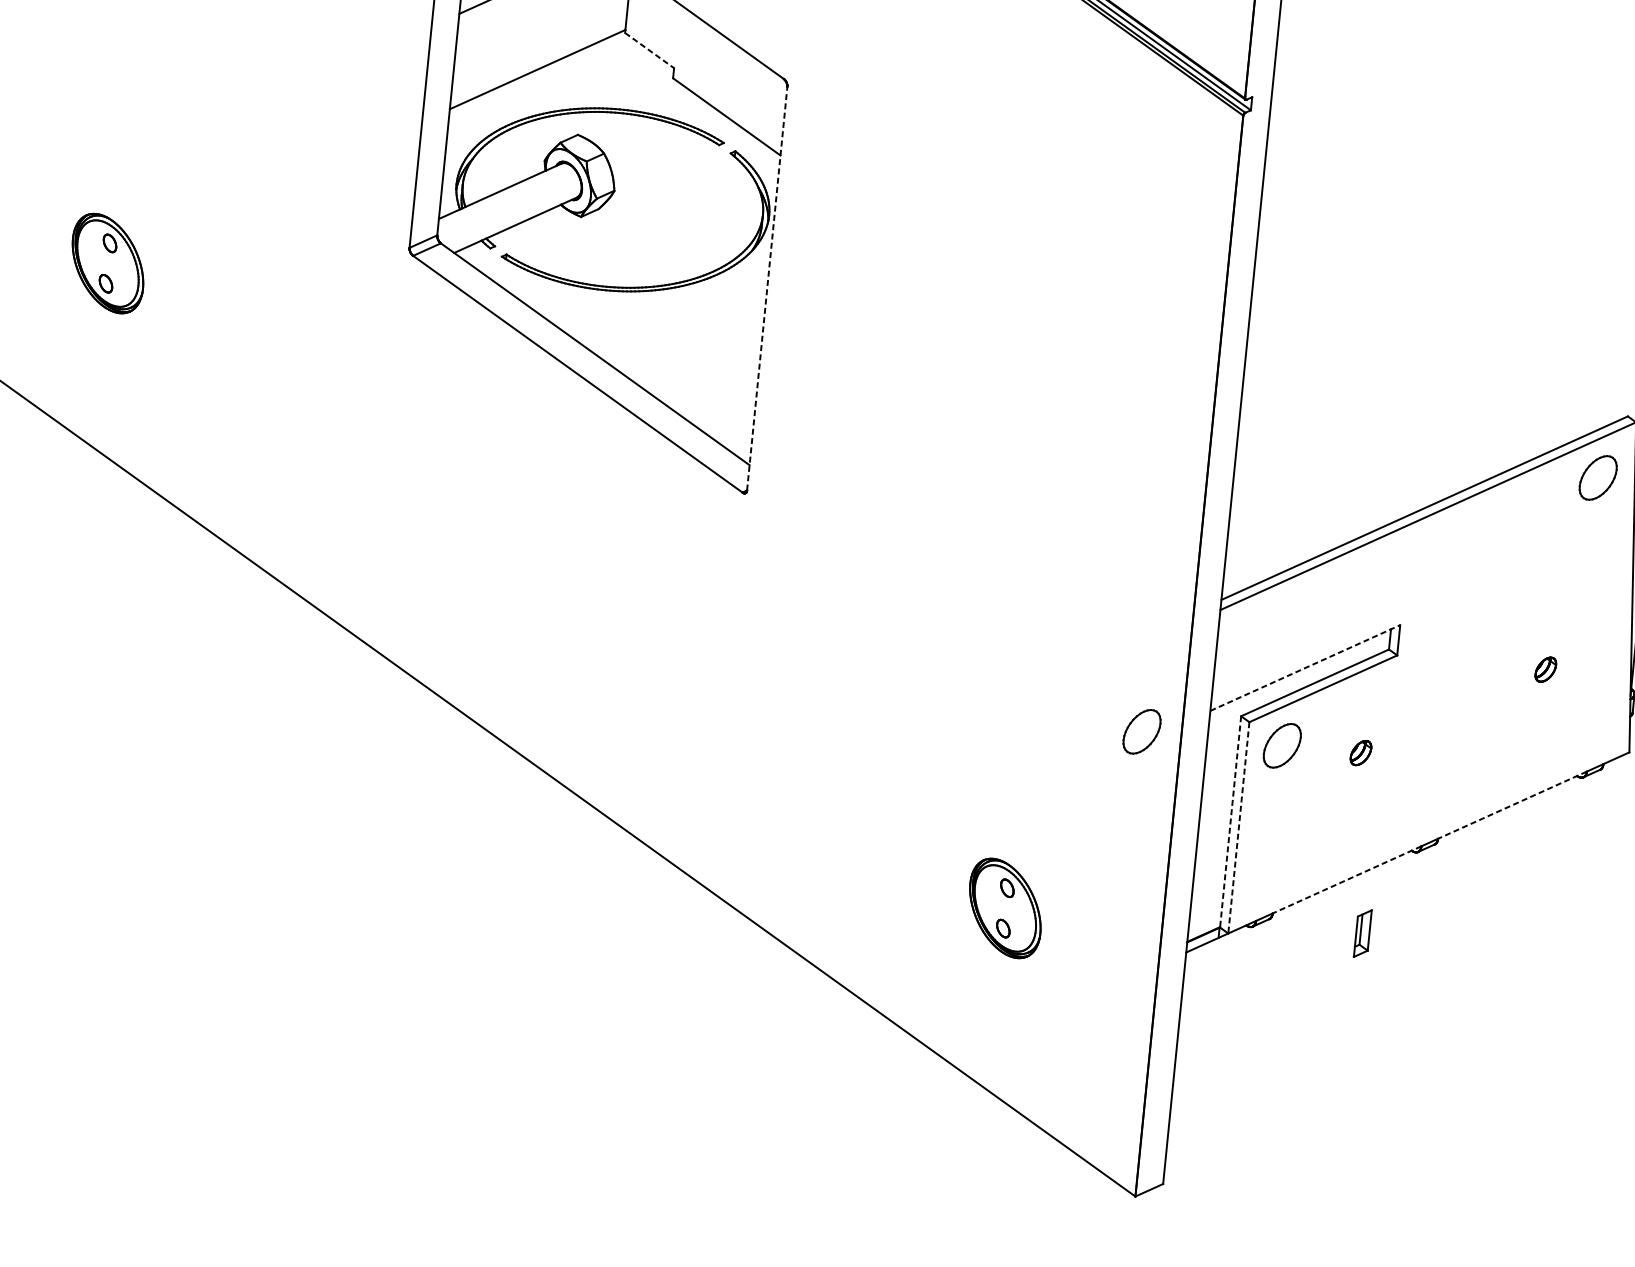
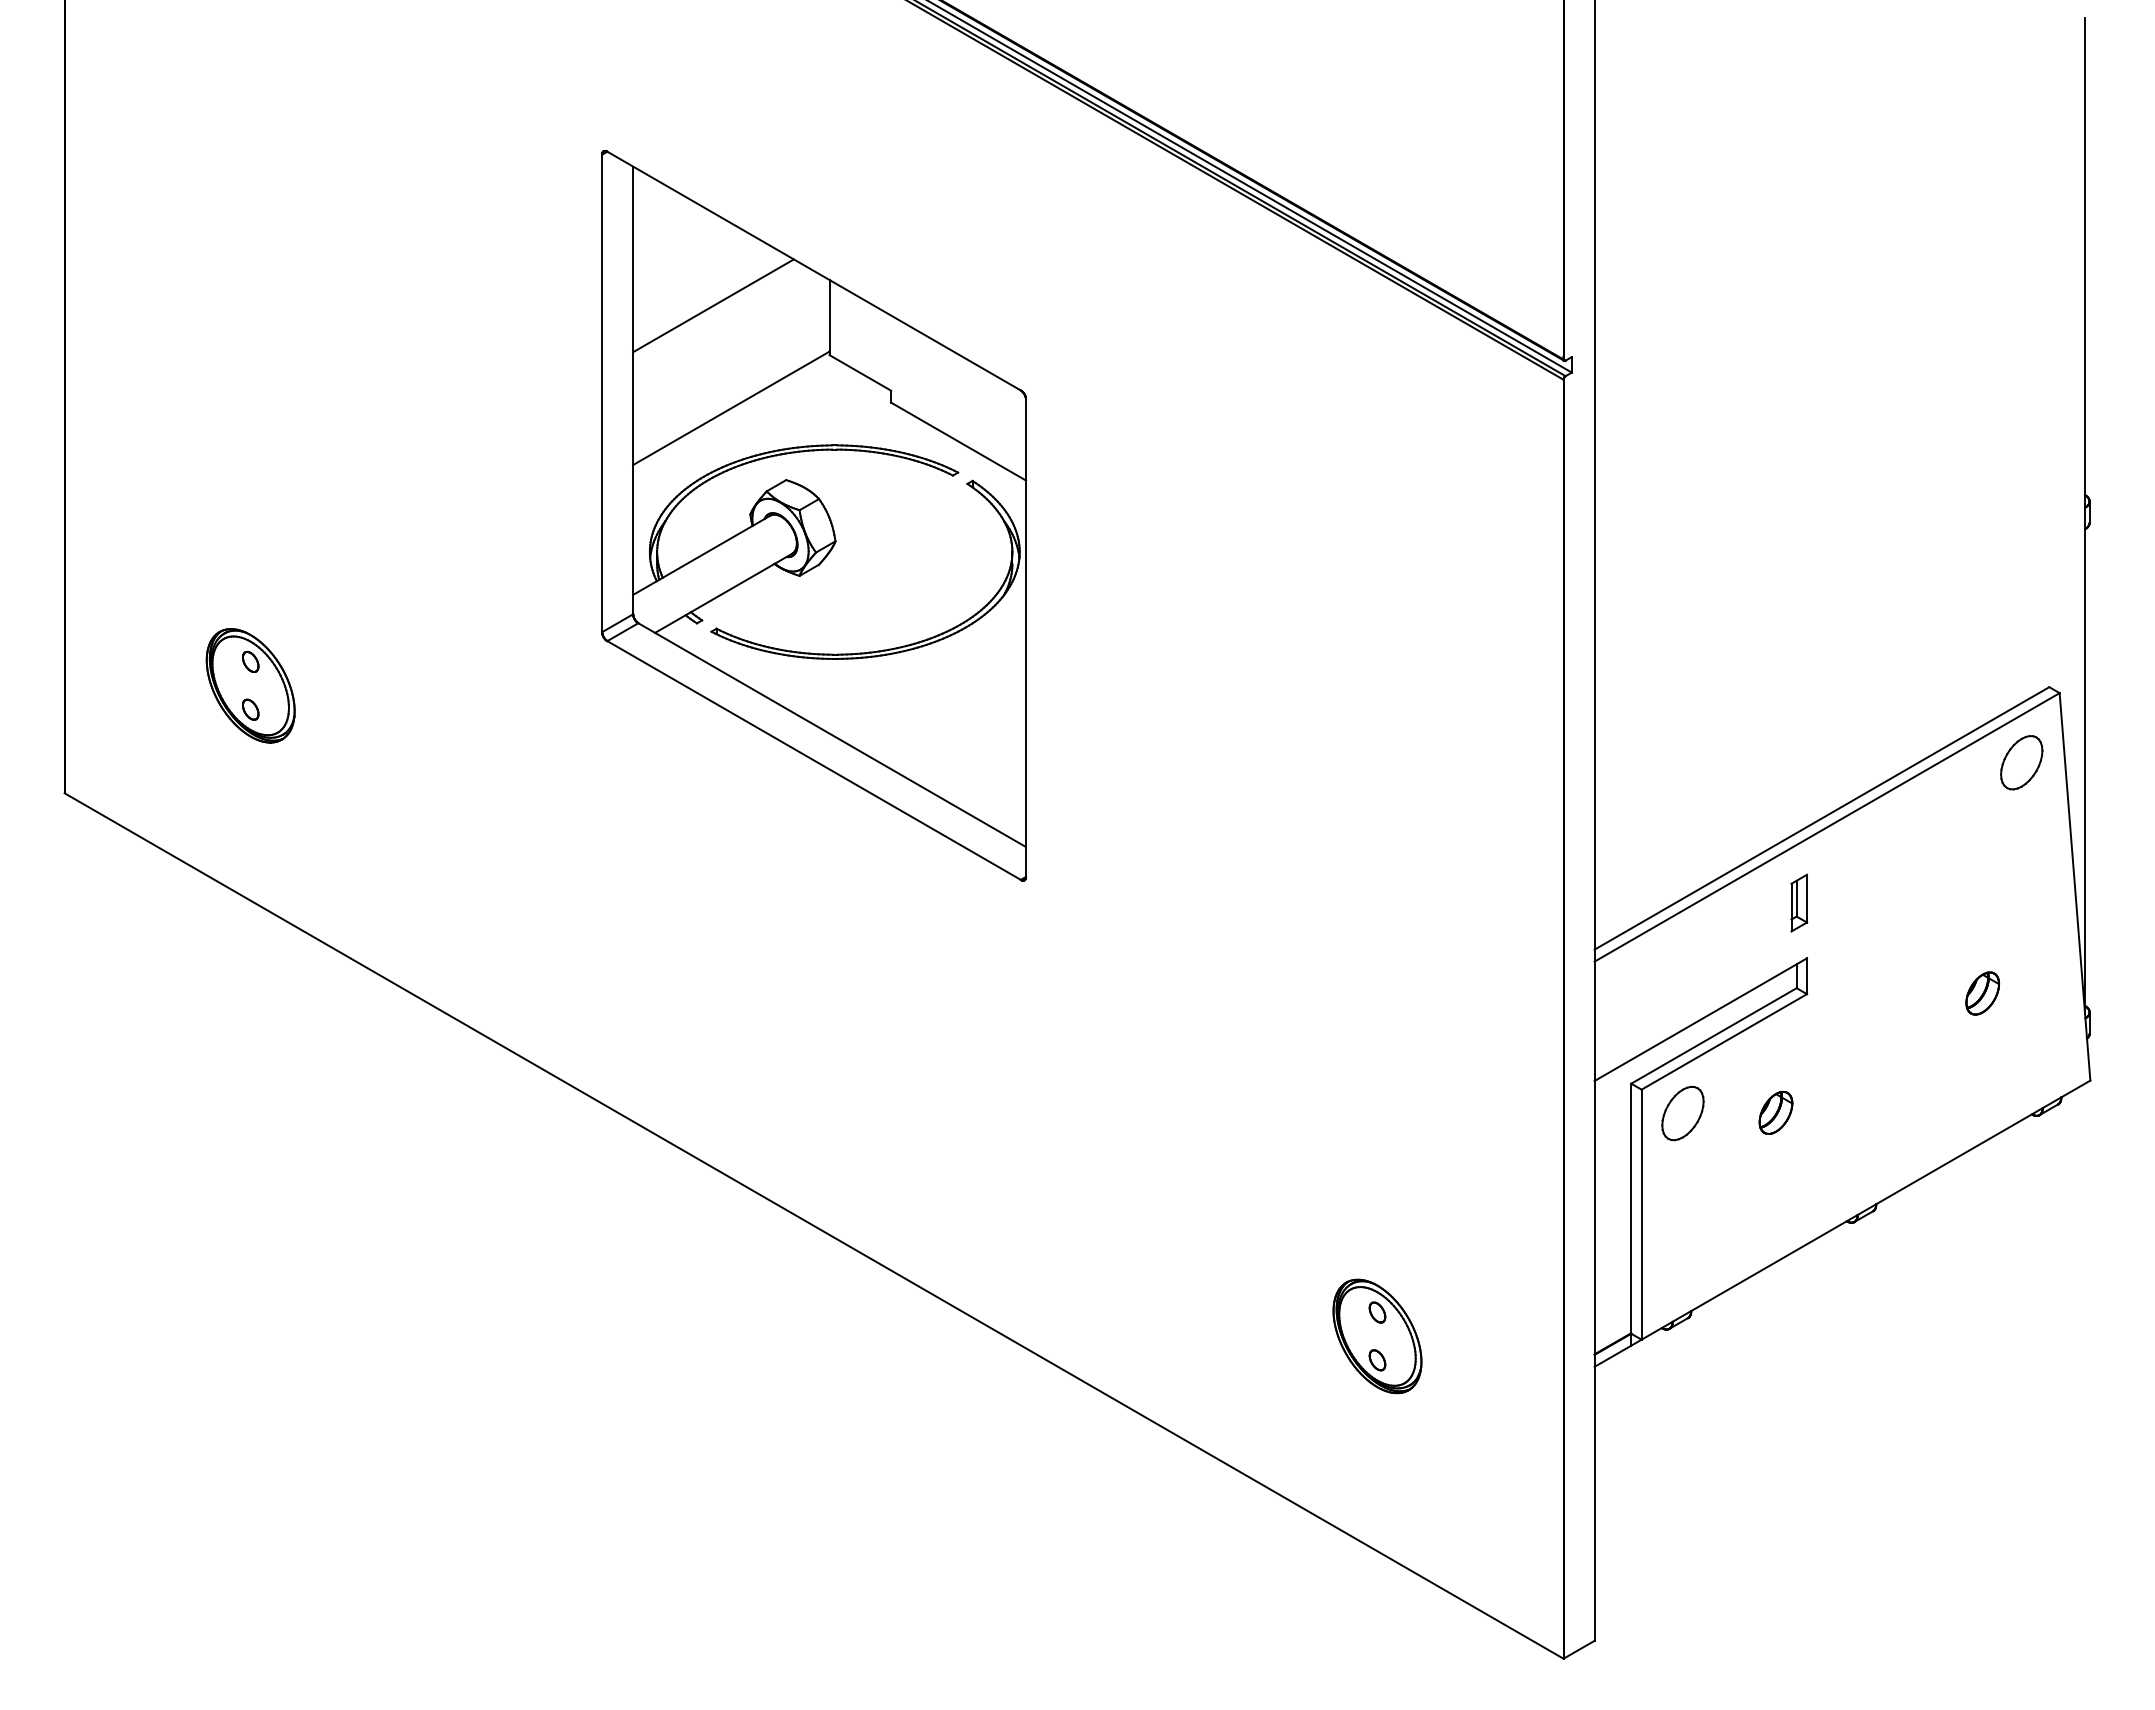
line: (649, 50) -> (860, 372), dashed -> solid
line: (767, 289) -> (1026, 638), dashed -> solid
line: (1305, 667) -> (1700, 1019), dashed -> solid
part: (1545, 669) -> (1982, 993), size x1.43
part: (1141, 731) -> (1516, 1113), removed
part: (1360, 752) -> (1775, 1112), size x1.43
line: (1512, 805) -> (1959, 1156), dashed -> solid
line: (1230, 822) -> (1631, 1209), dashed -> solid
line: (1238, 828) -> (1641, 1215), dashed -> solid
line: (1347, 880) -> (1774, 1263), dashed -> solid
part: (1363, 933) -> (1799, 902), moved

